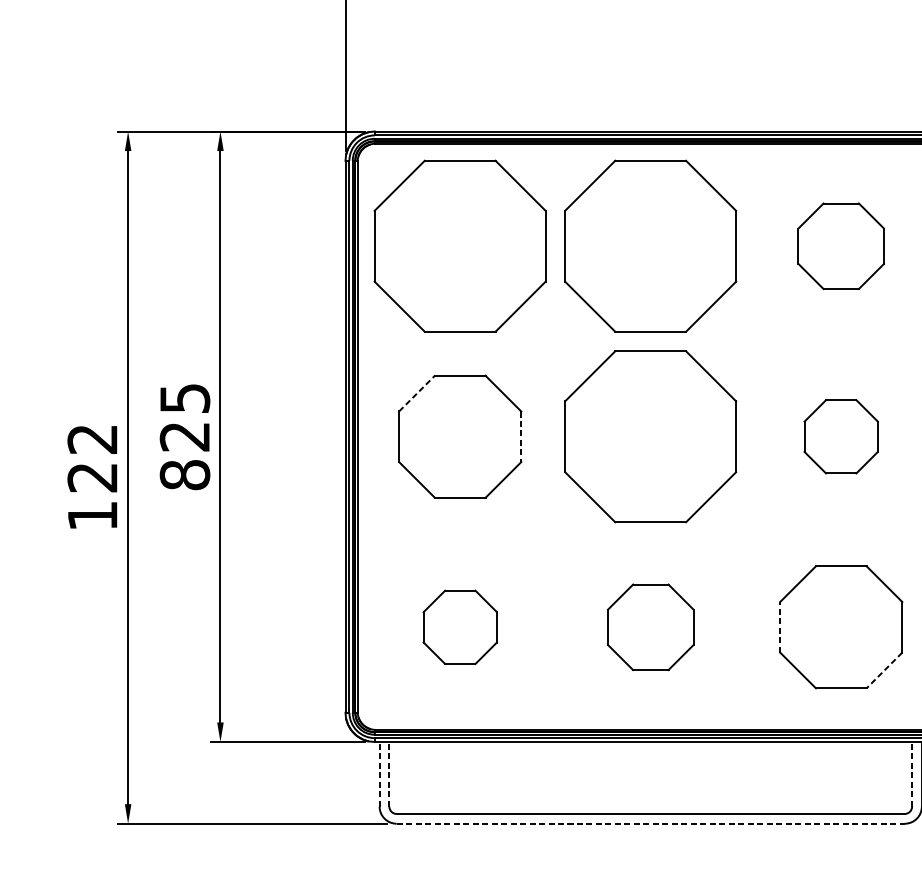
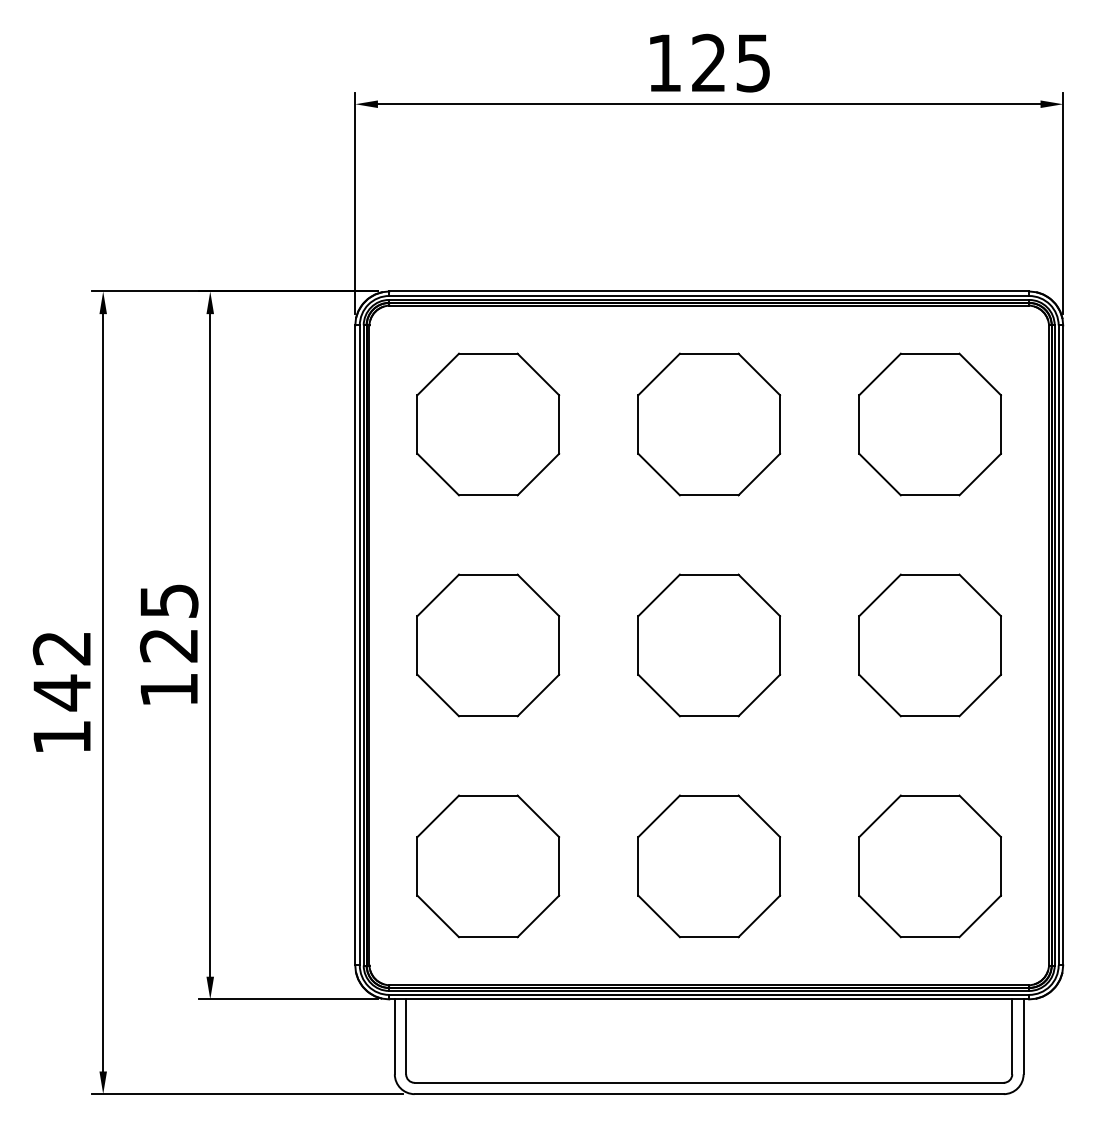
part: (460, 246) -> (488, 424), size x0.71
part: (650, 246) -> (709, 424), size x0.71
part: (840, 246) -> (929, 424), size x1.43
line: (417, 393) -> (438, 595), dashed -> solid
line: (521, 436) -> (559, 645), dashed -> solid
part: (650, 436) -> (709, 645), size x0.71
part: (840, 436) -> (929, 645), size x1.67
text: (184, 474) -> (168, 689), 825 -> 125
text: (92, 477) -> (61, 692), 122 -> 142
line: (780, 626) -> (859, 865), dashed -> solid
part: (460, 627) -> (488, 866), size x1.67
part: (650, 627) -> (709, 866), size x1.43
line: (883, 670) -> (979, 916), dashed -> solid
line: (379, 774) -> (394, 1036), dashed -> solid
line: (389, 774) -> (406, 1036), dashed -> solid
line: (912, 774) -> (1012, 1036), dashed -> solid
line: (650, 824) -> (709, 1094), dashed -> solid

